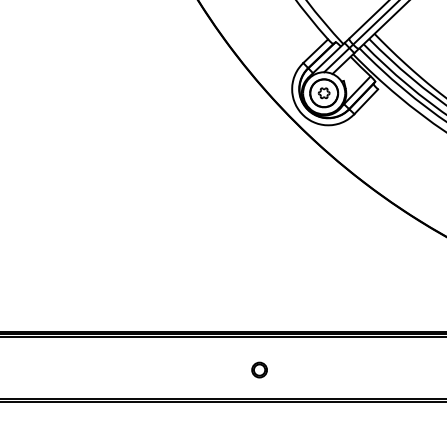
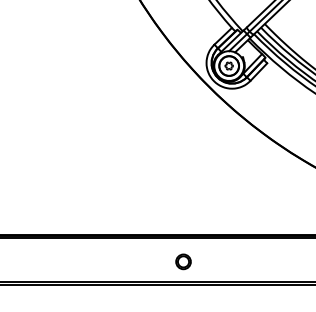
part: (259, 369) -> (183, 261), size x1.4

